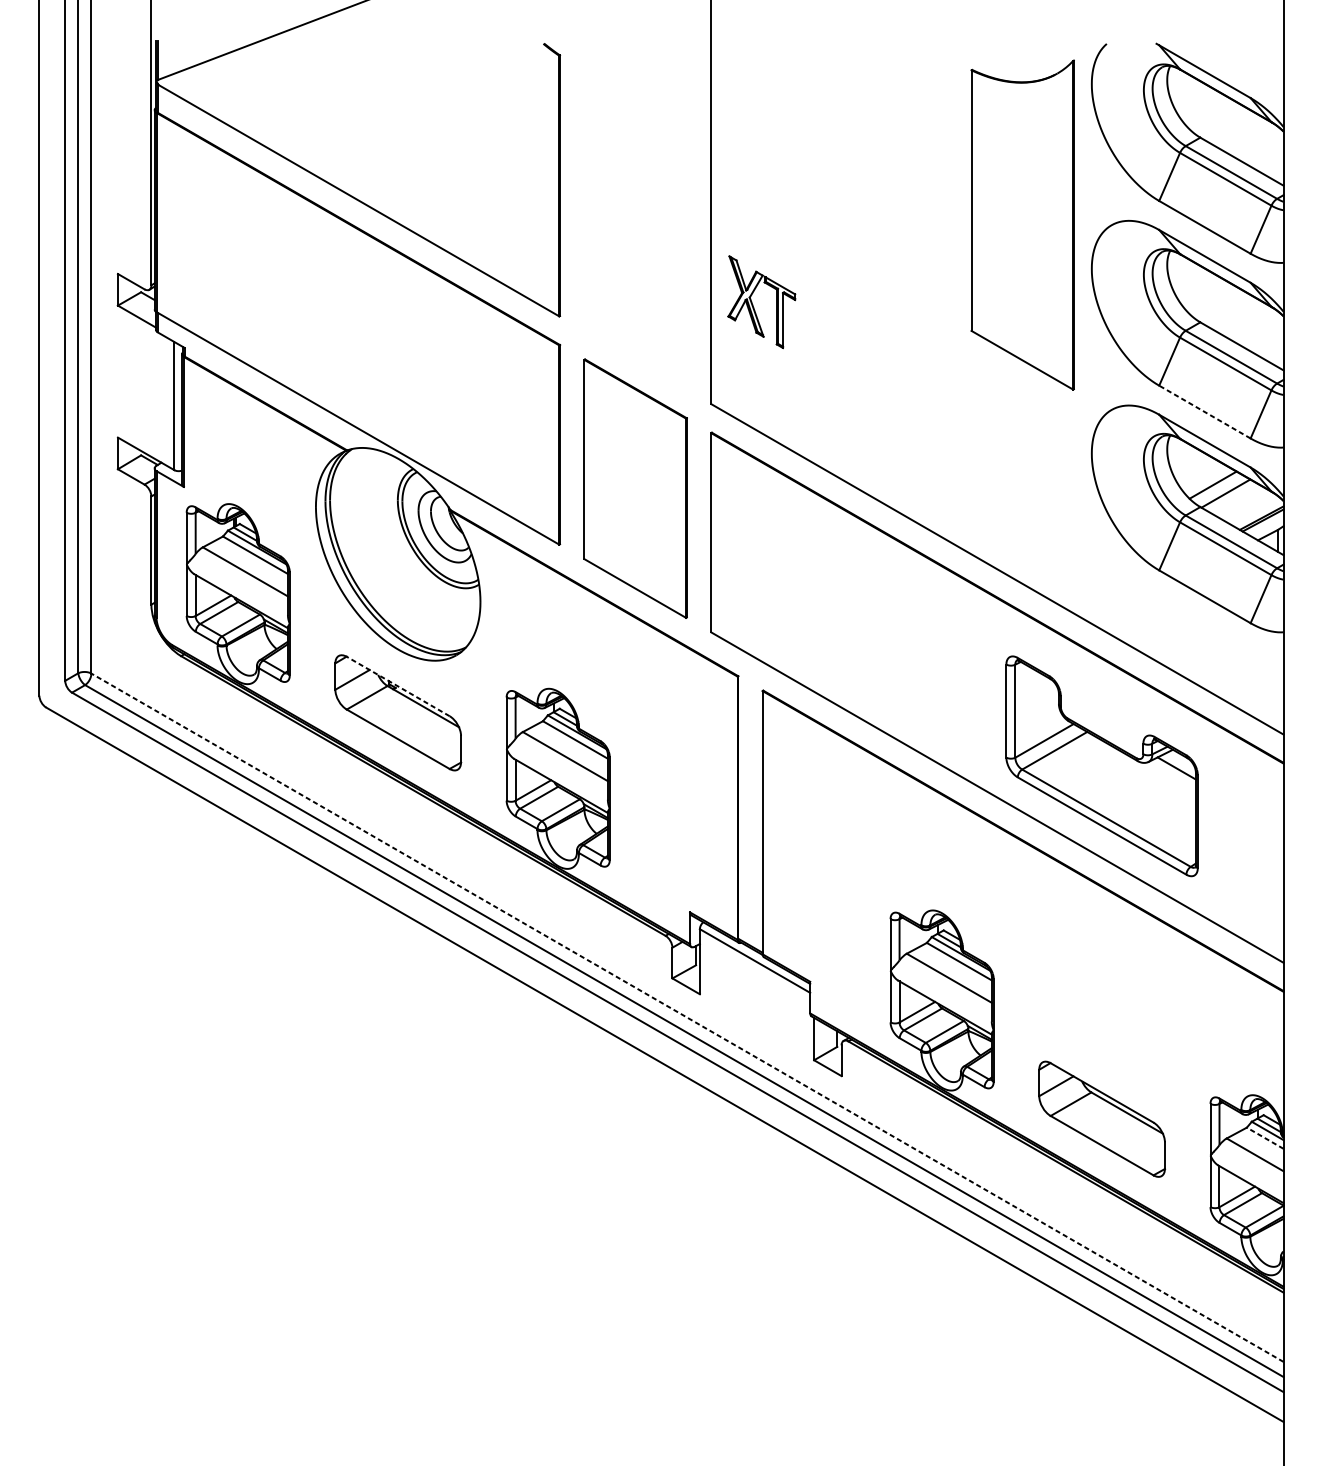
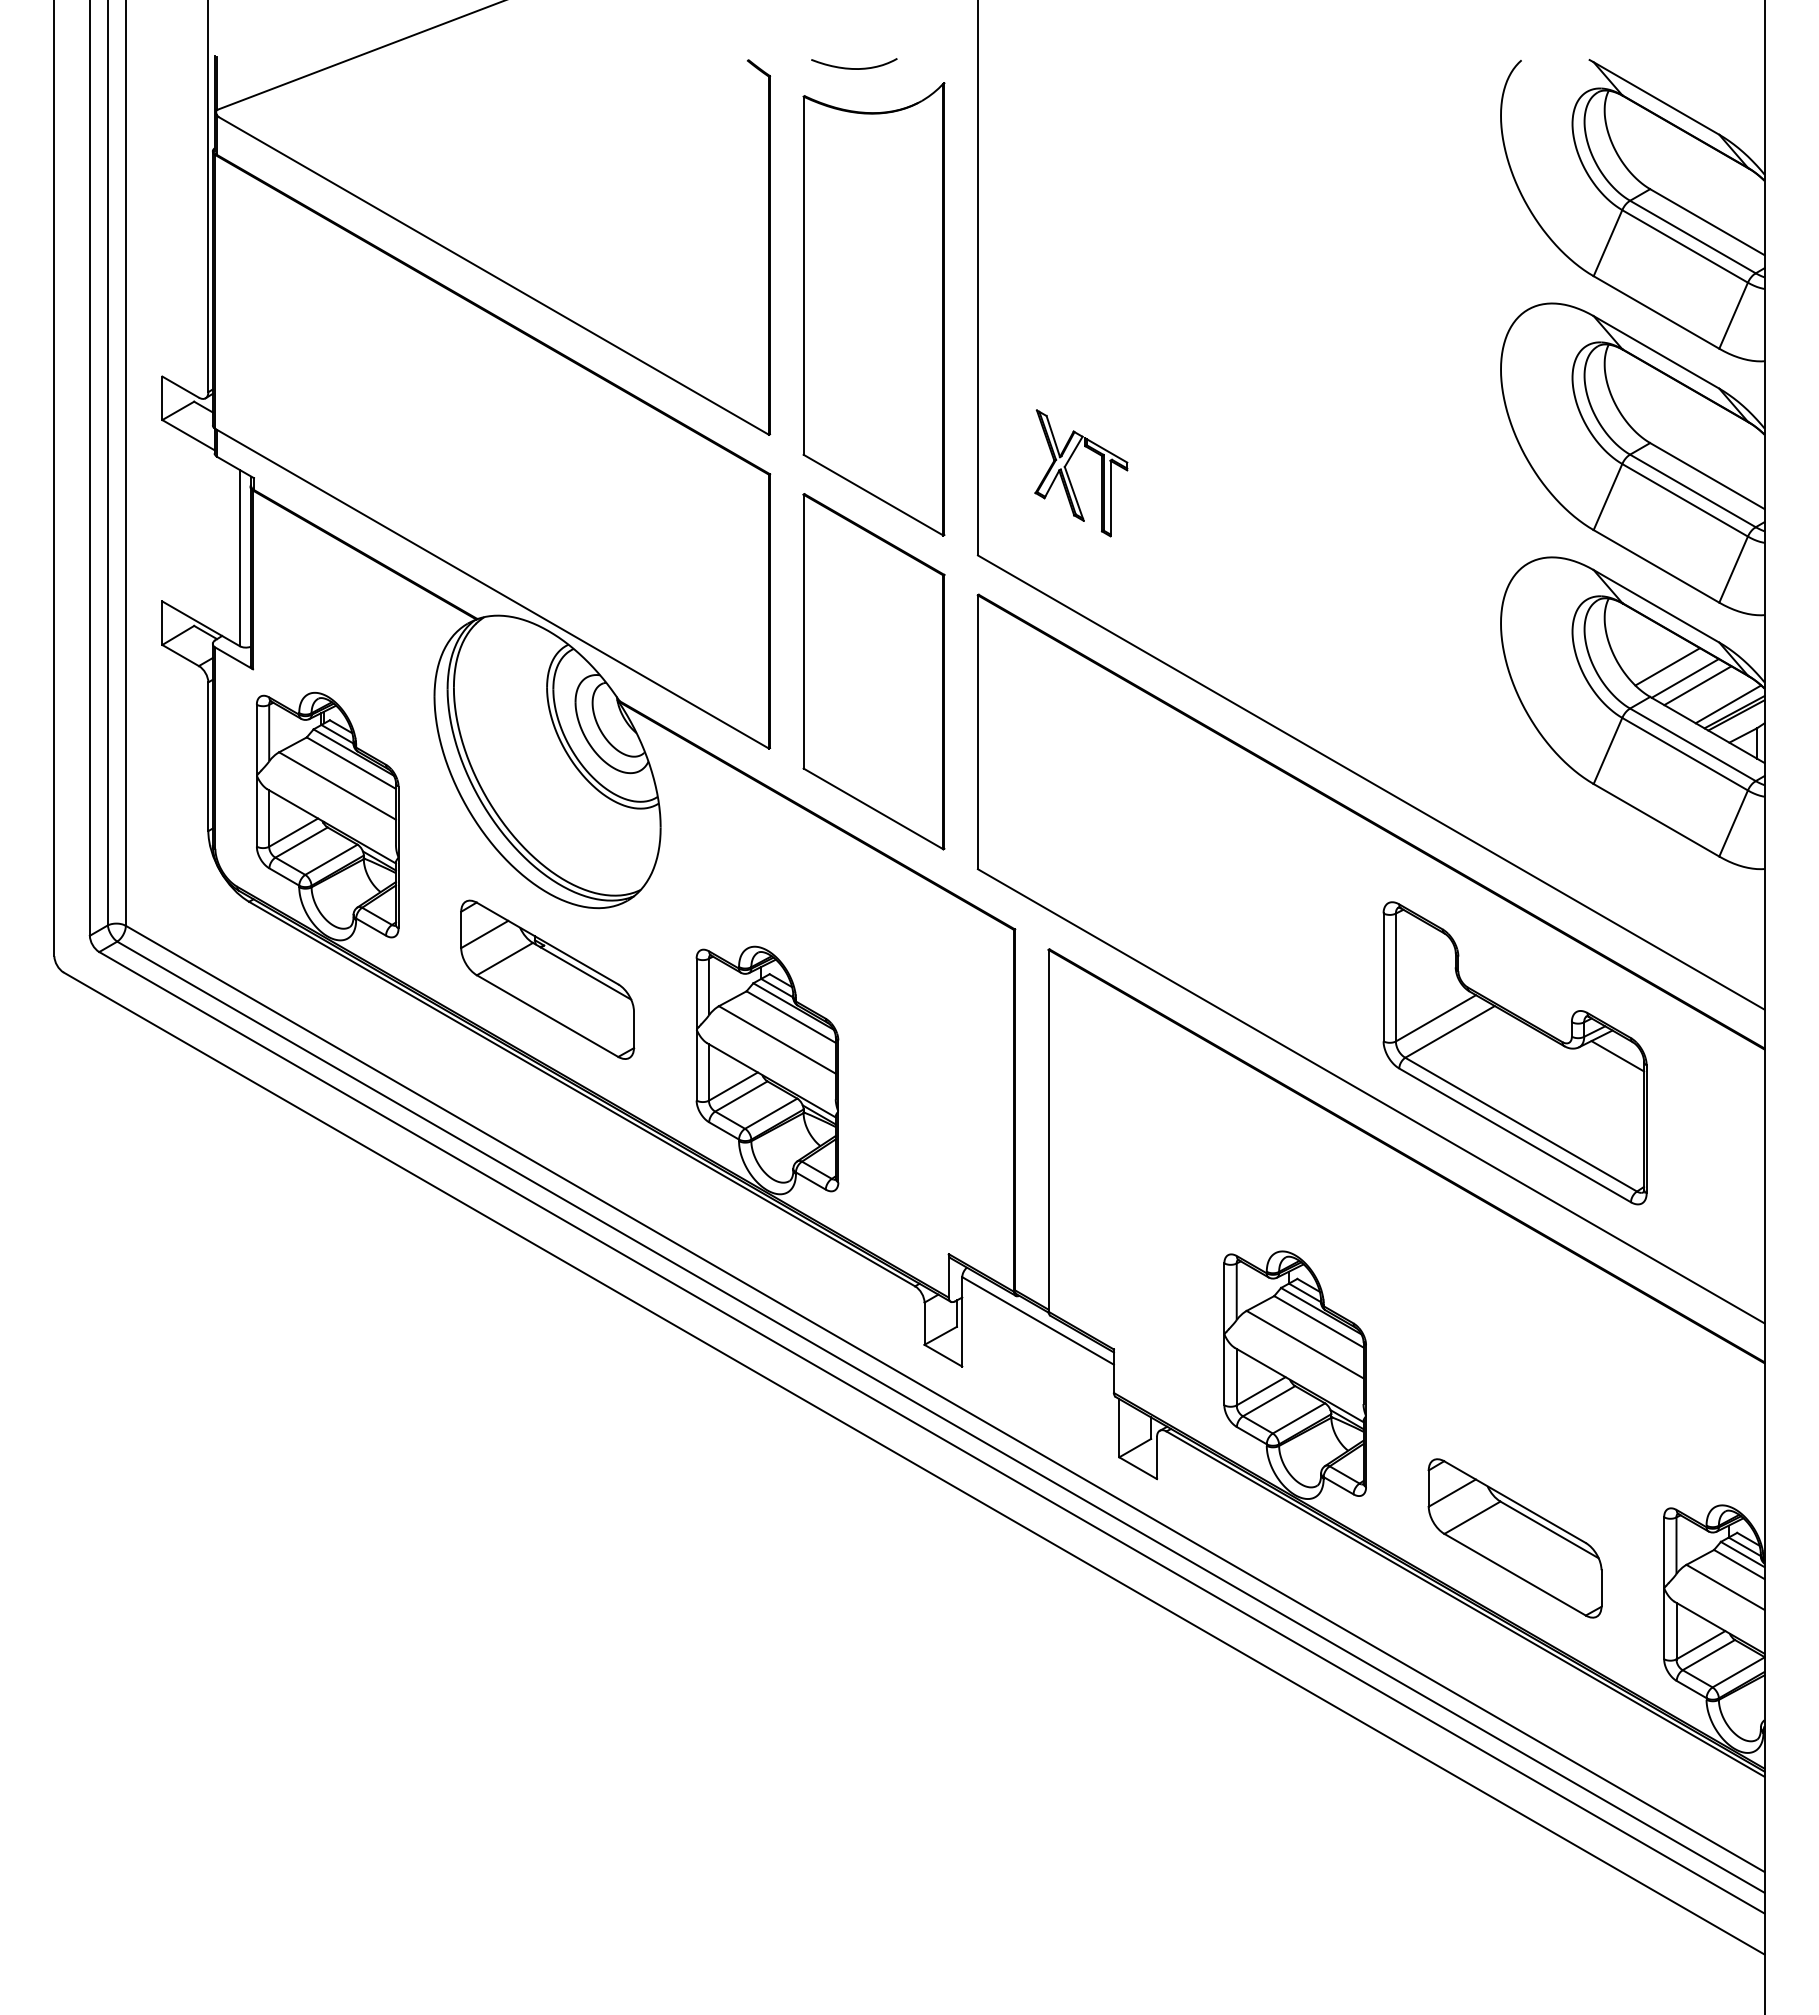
curve: (621, 49) -> (854, 68), added
part: (1022, 225) -> (873, 309), moved
part: (753, 304) -> (1069, 476), moved
line: (1204, 412) -> (1656, 566), dashed -> solid
line: (1234, 498) -> (1697, 685), added
line: (1257, 512) -> (1728, 704), added
line: (398, 686) -> (547, 943), dashed -> solid
line: (686, 1017) -> (944, 1398), dashed -> solid
line: (1264, 1138) -> (1738, 1564), dashed -> solid

